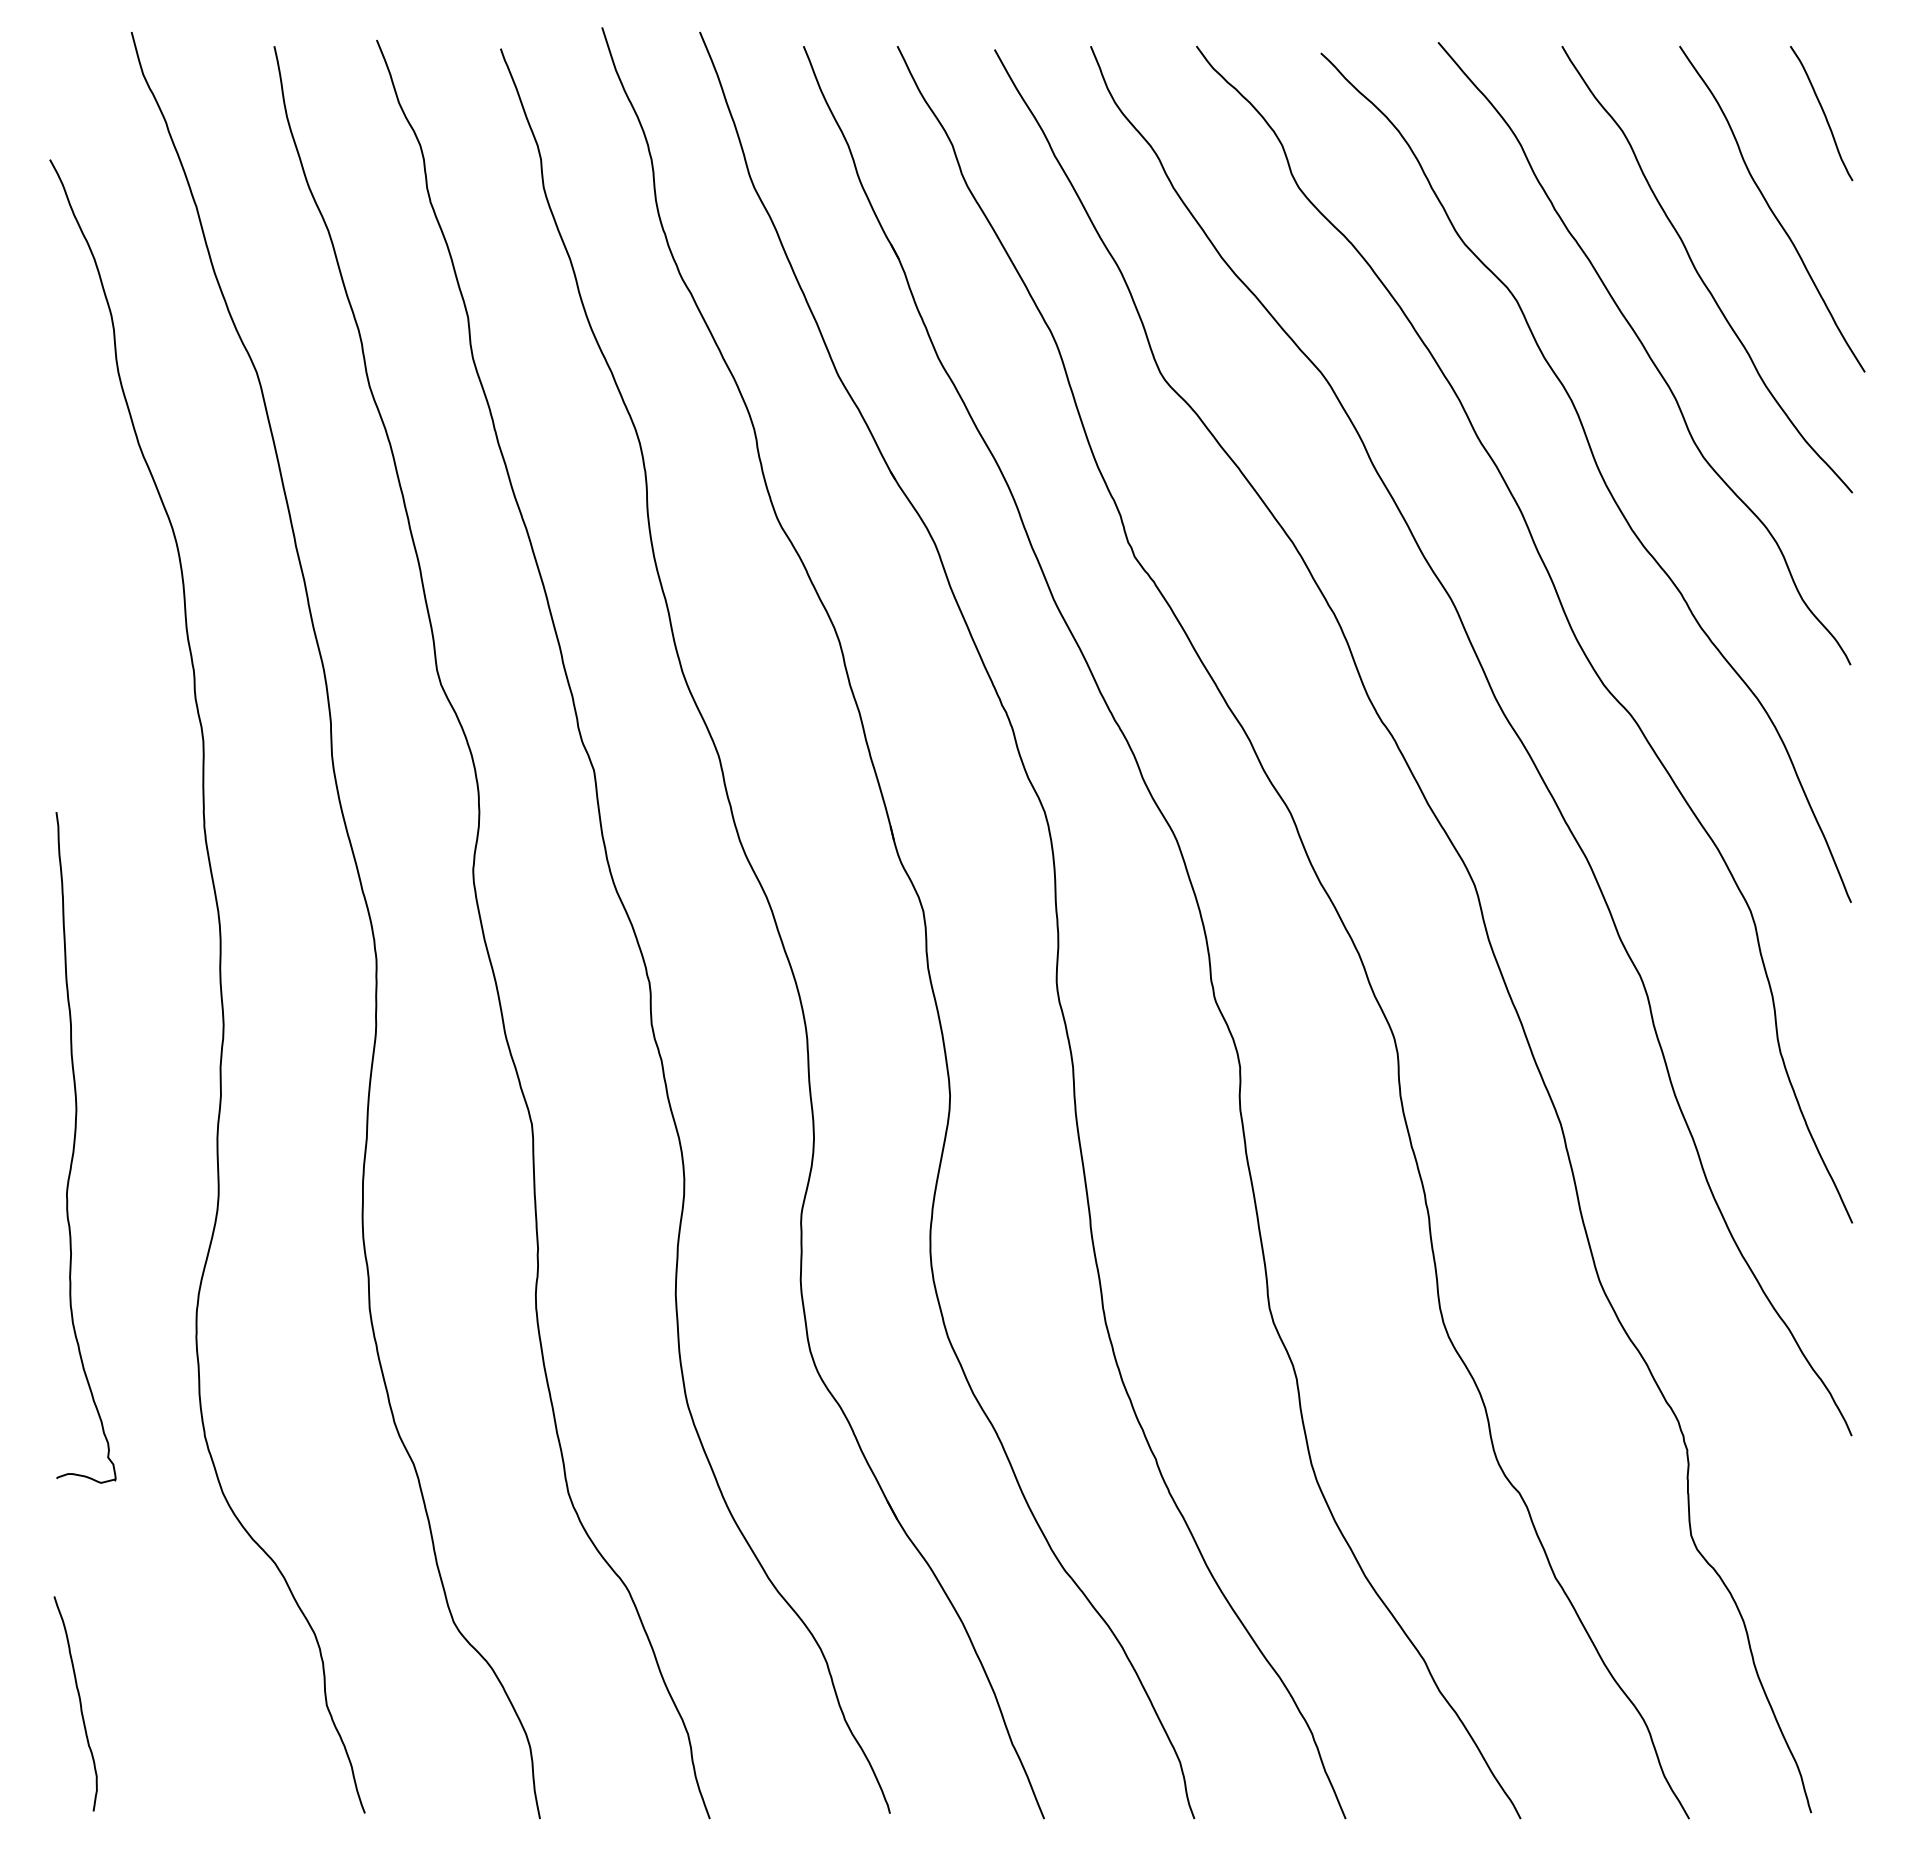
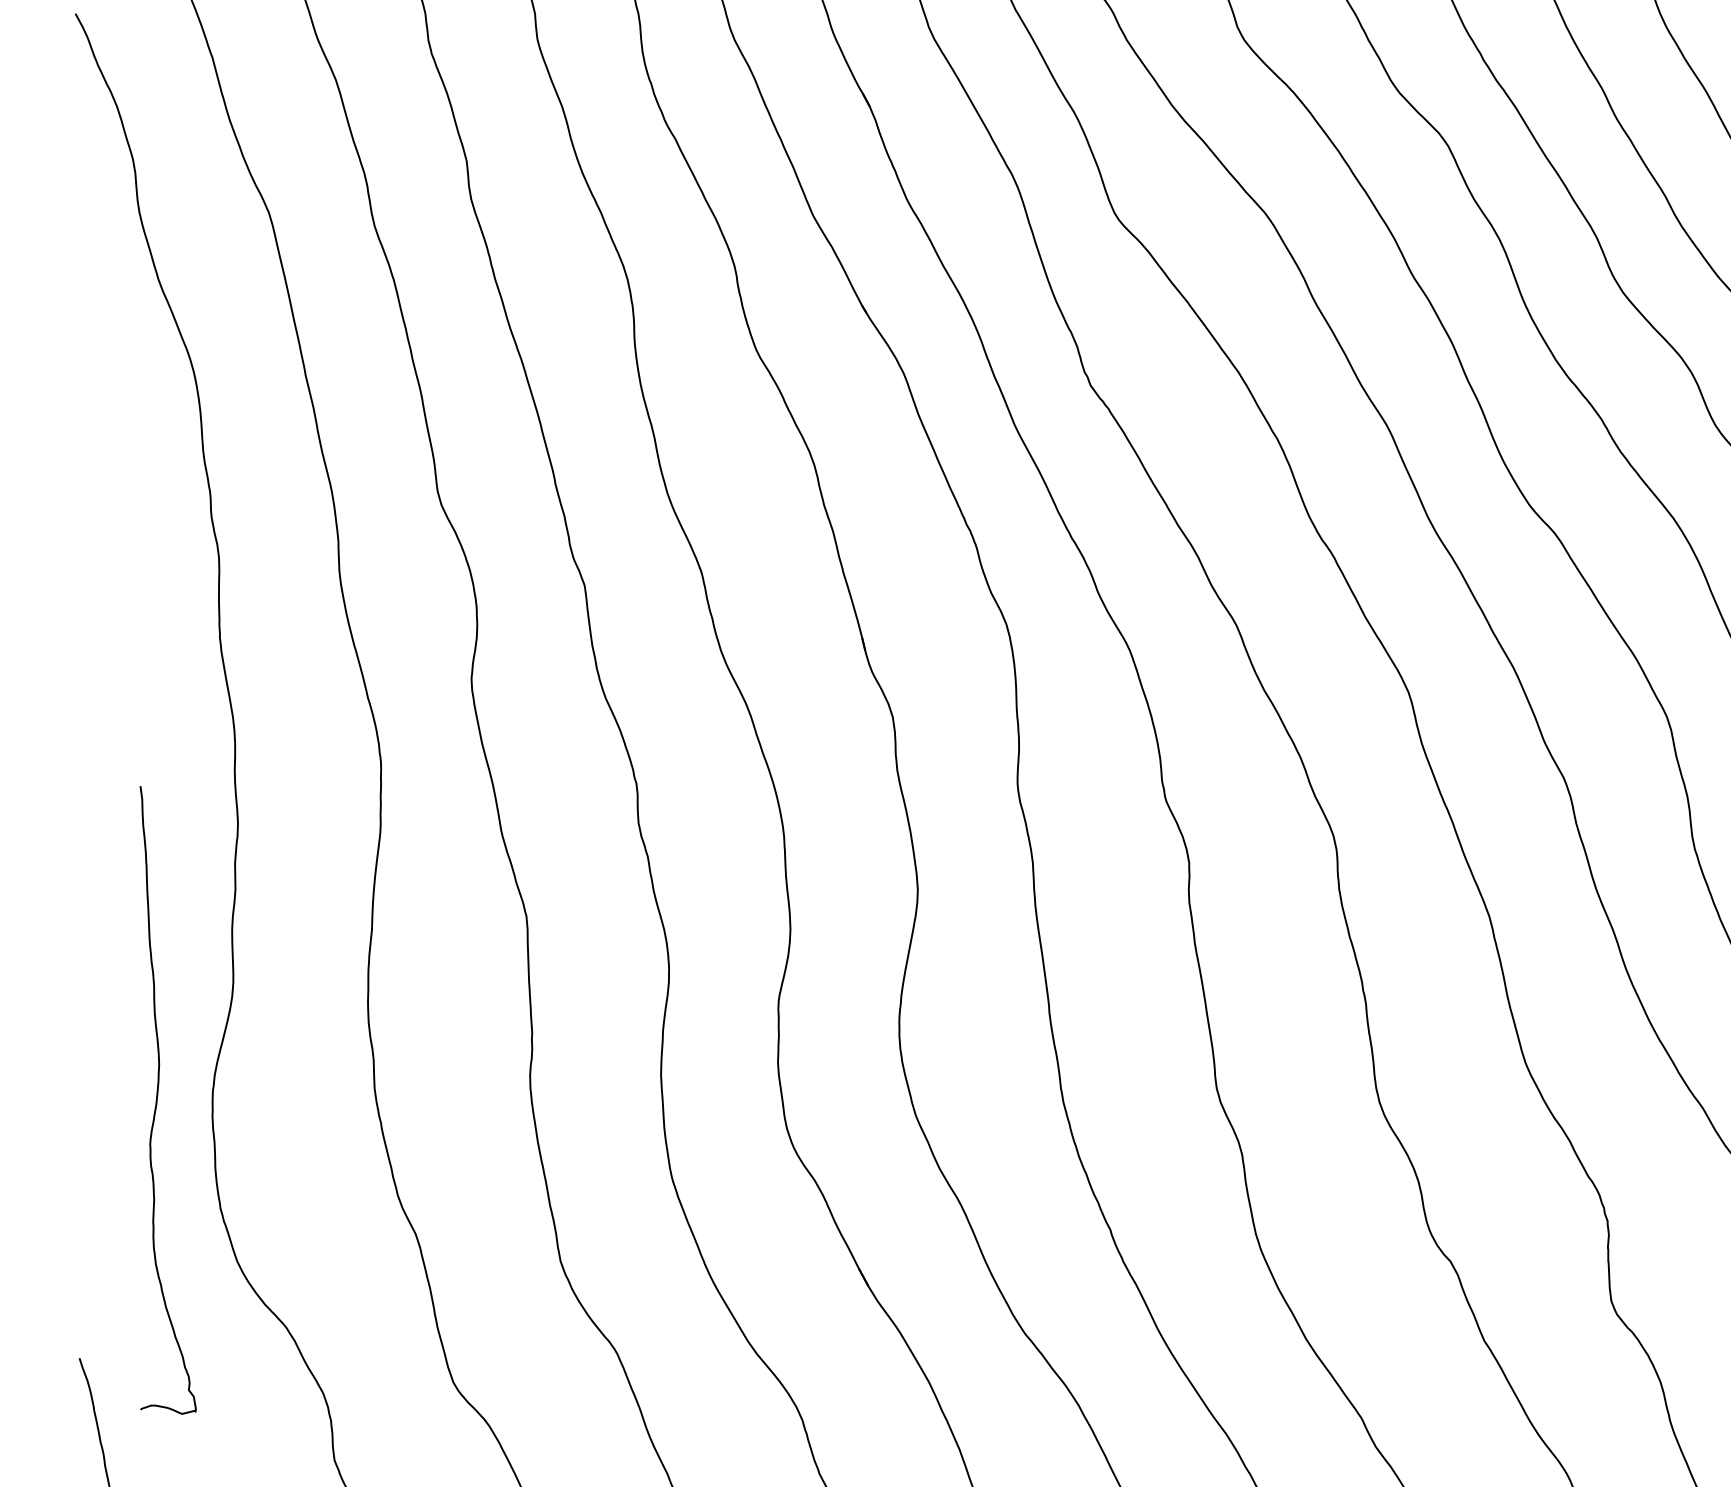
curve: (75, 1144) -> (158, 1097), moved

